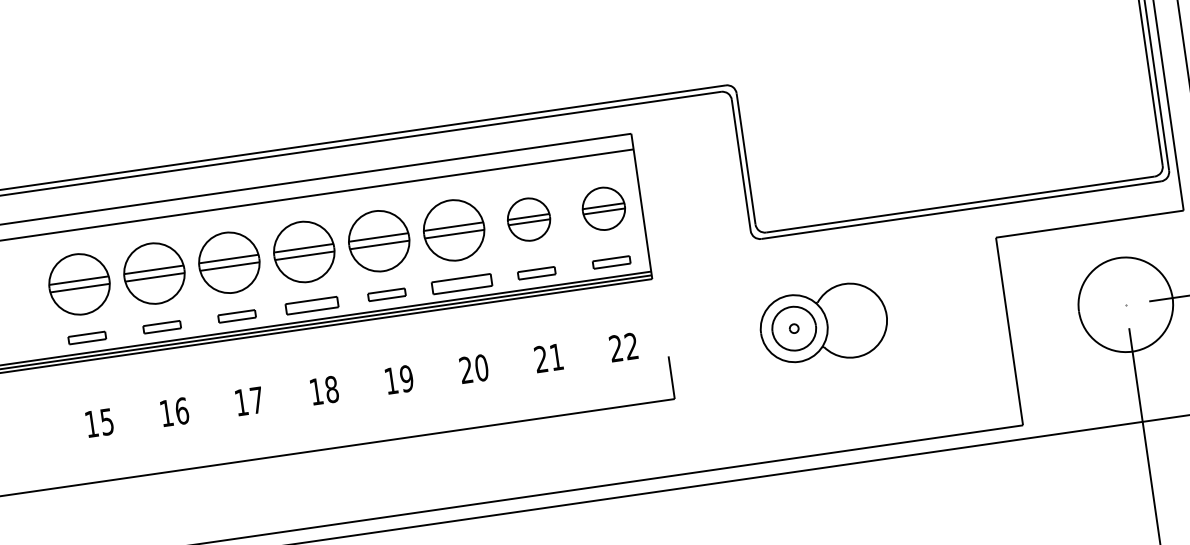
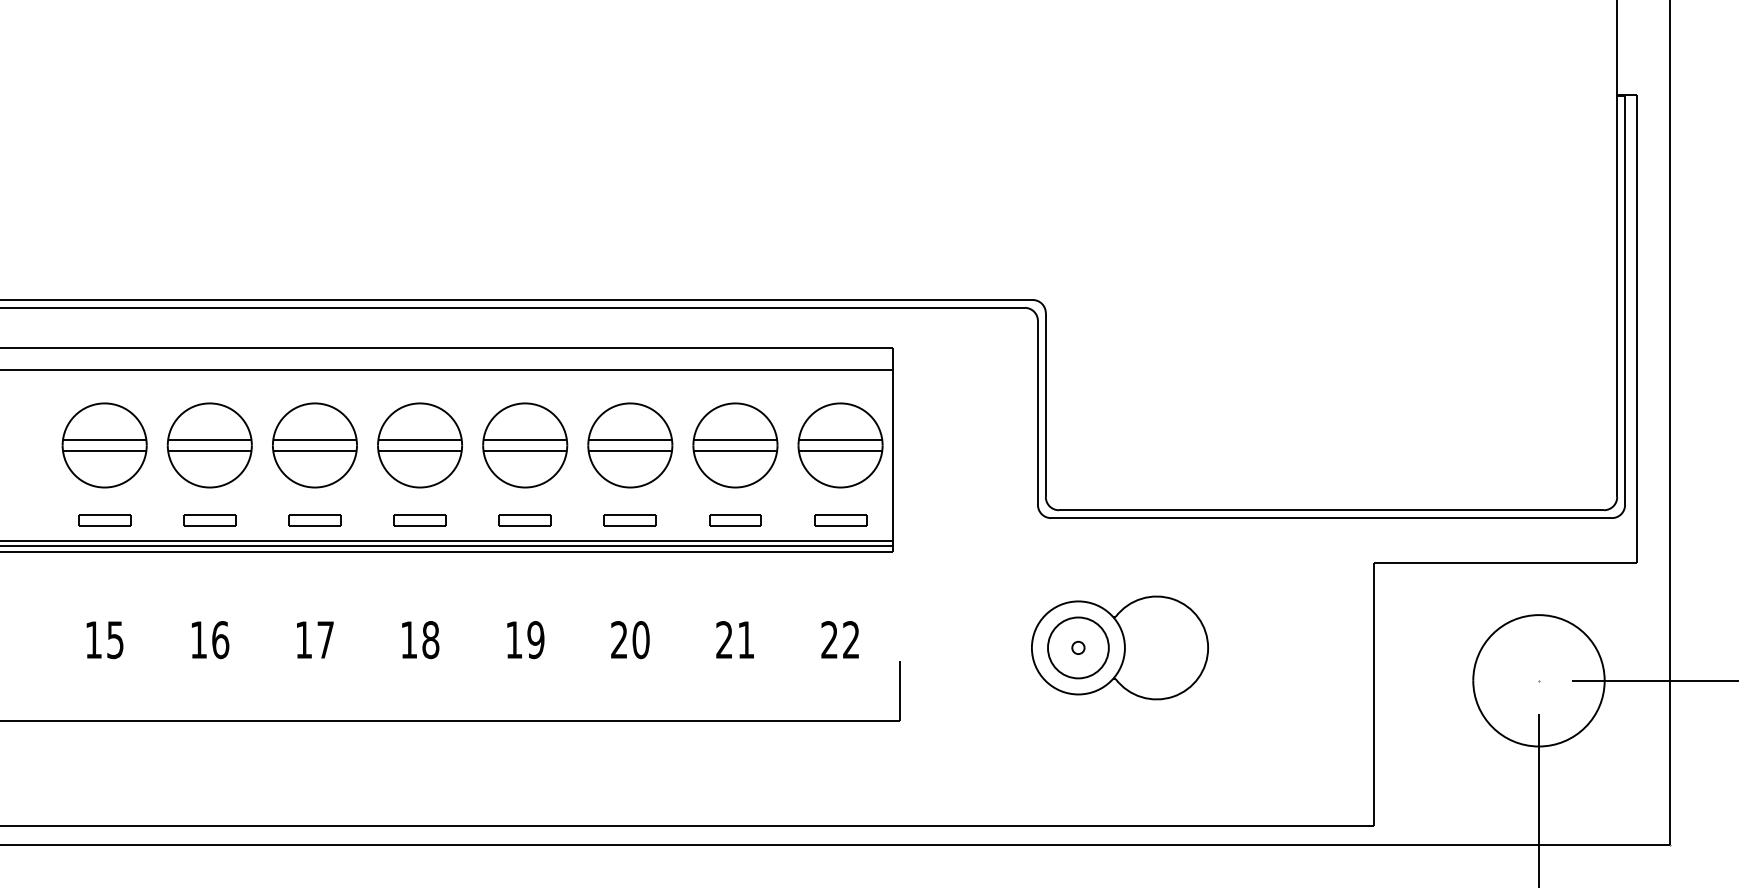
part: (603, 208) -> (840, 445), size x1.43
part: (529, 219) -> (735, 445), size x1.43
part: (461, 283) -> (629, 520), size x0.62
part: (311, 305) -> (419, 520), size x0.71

